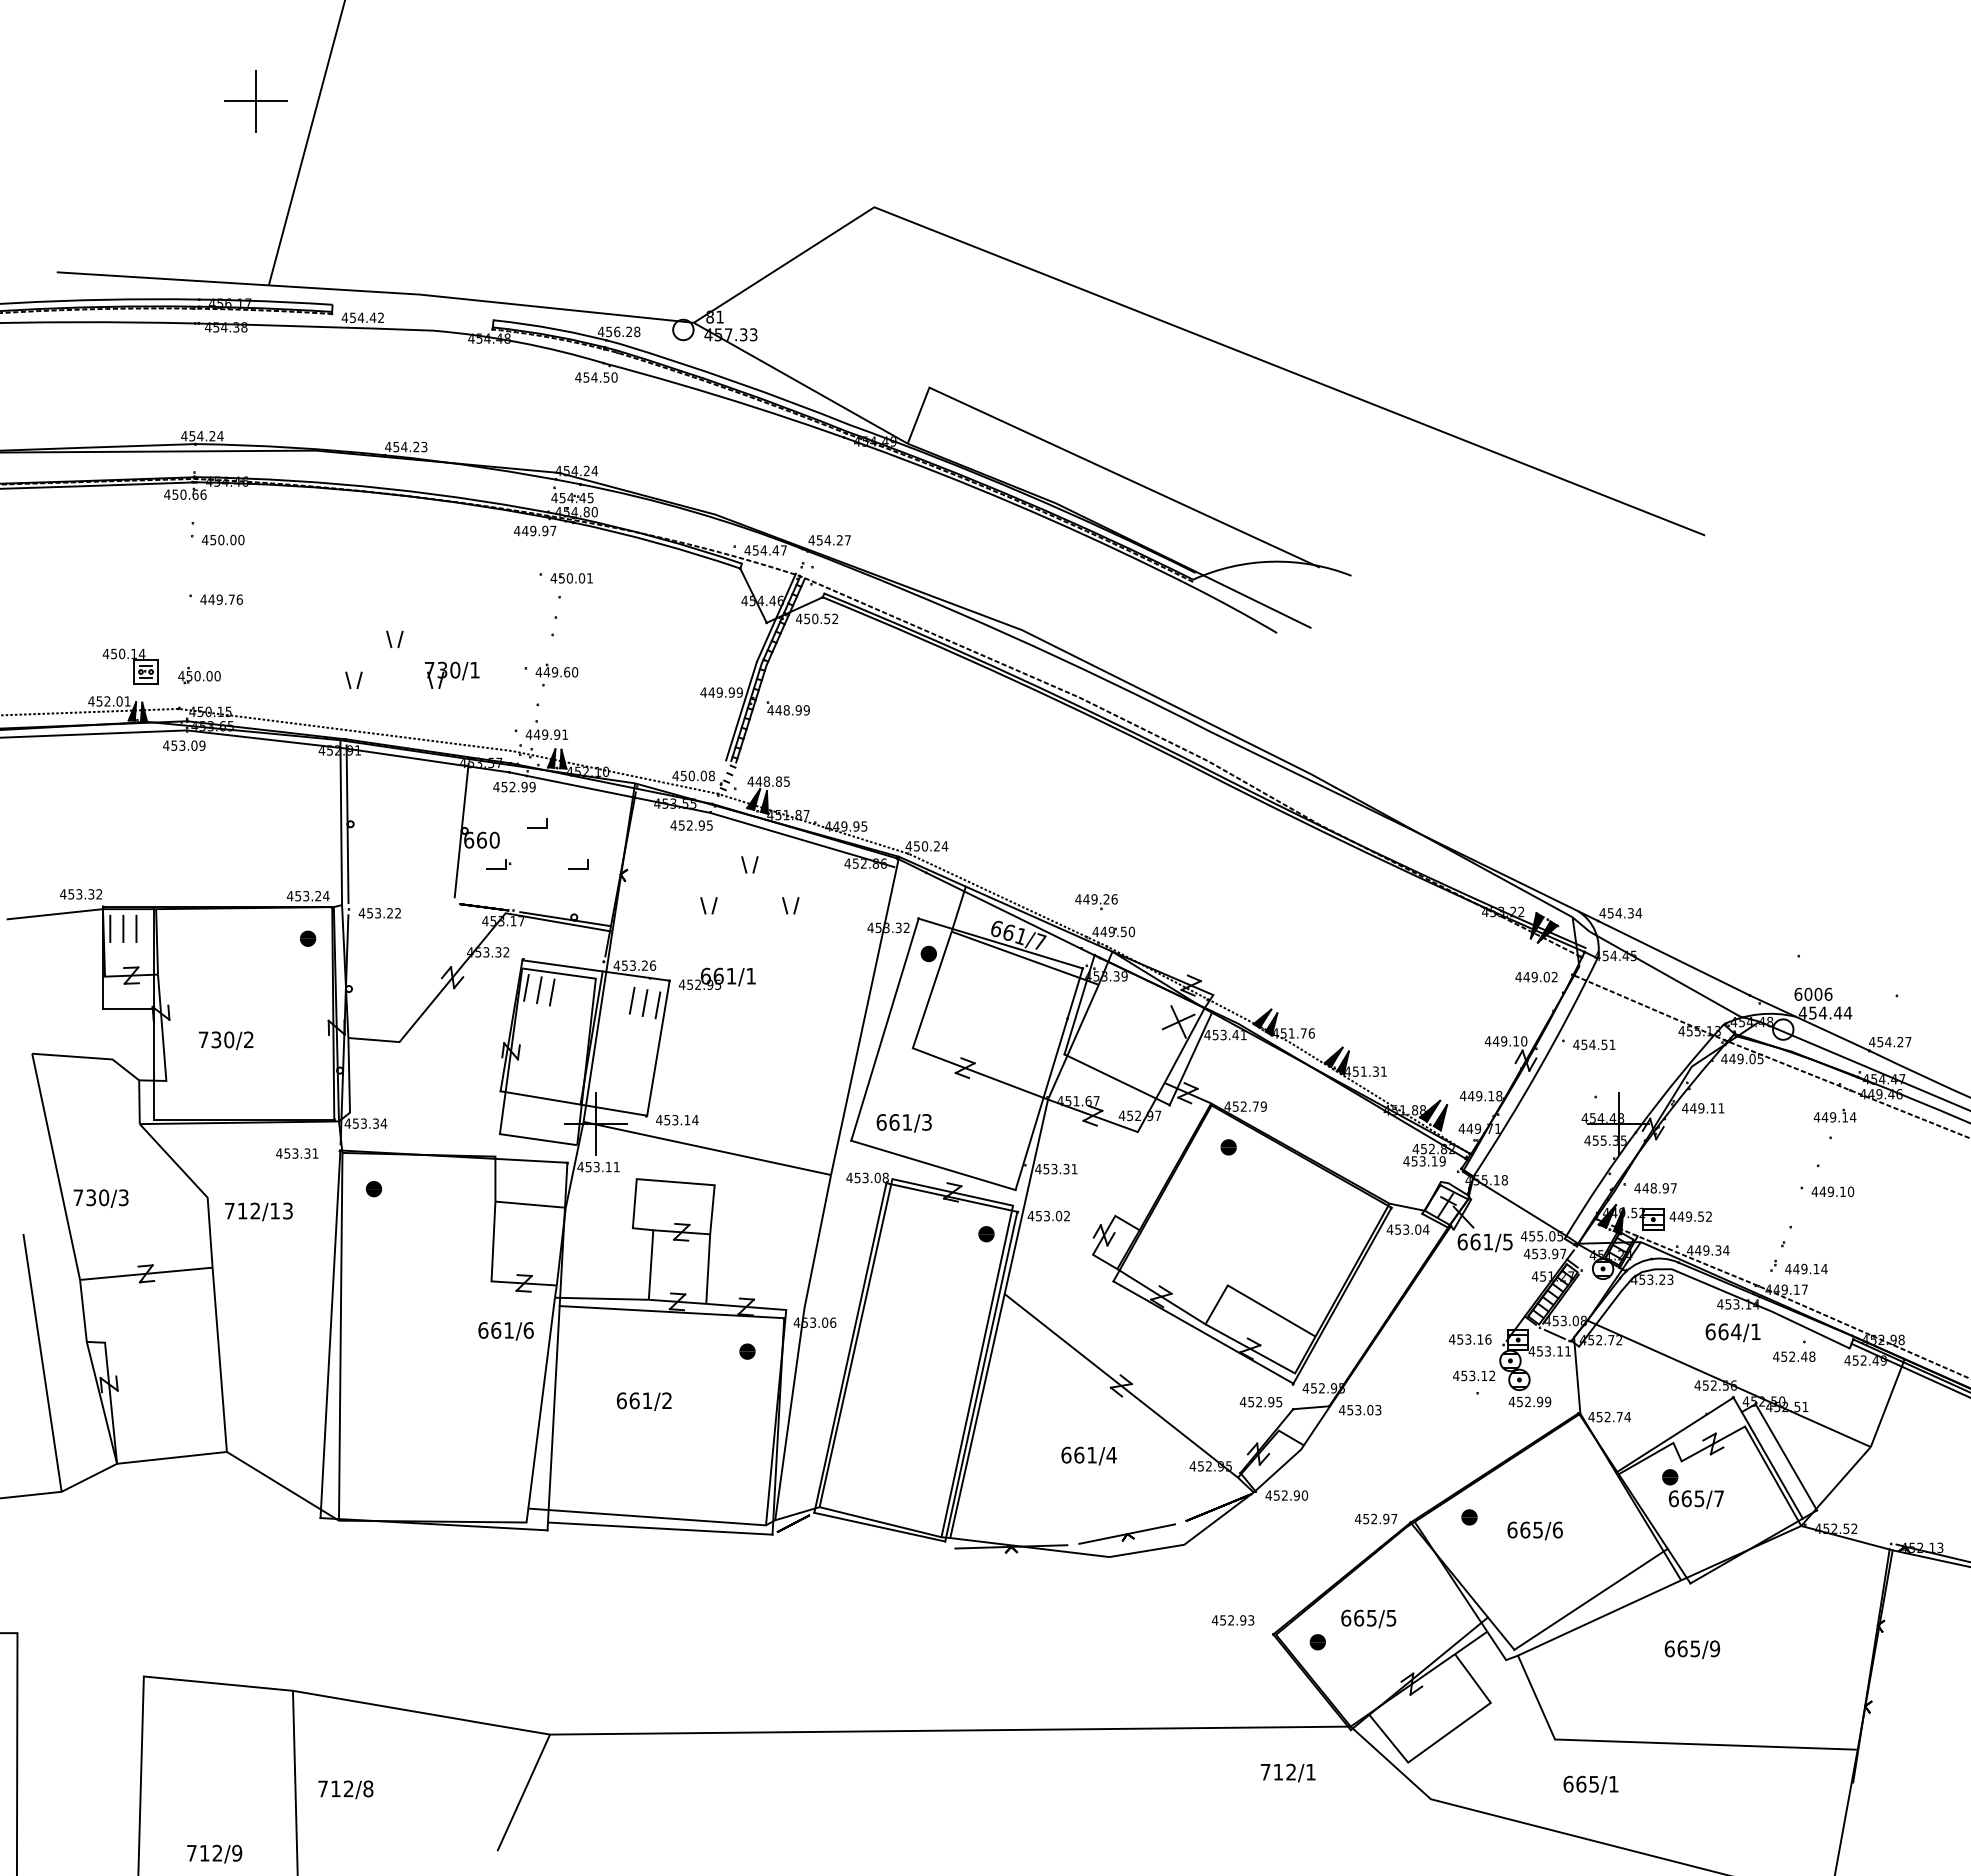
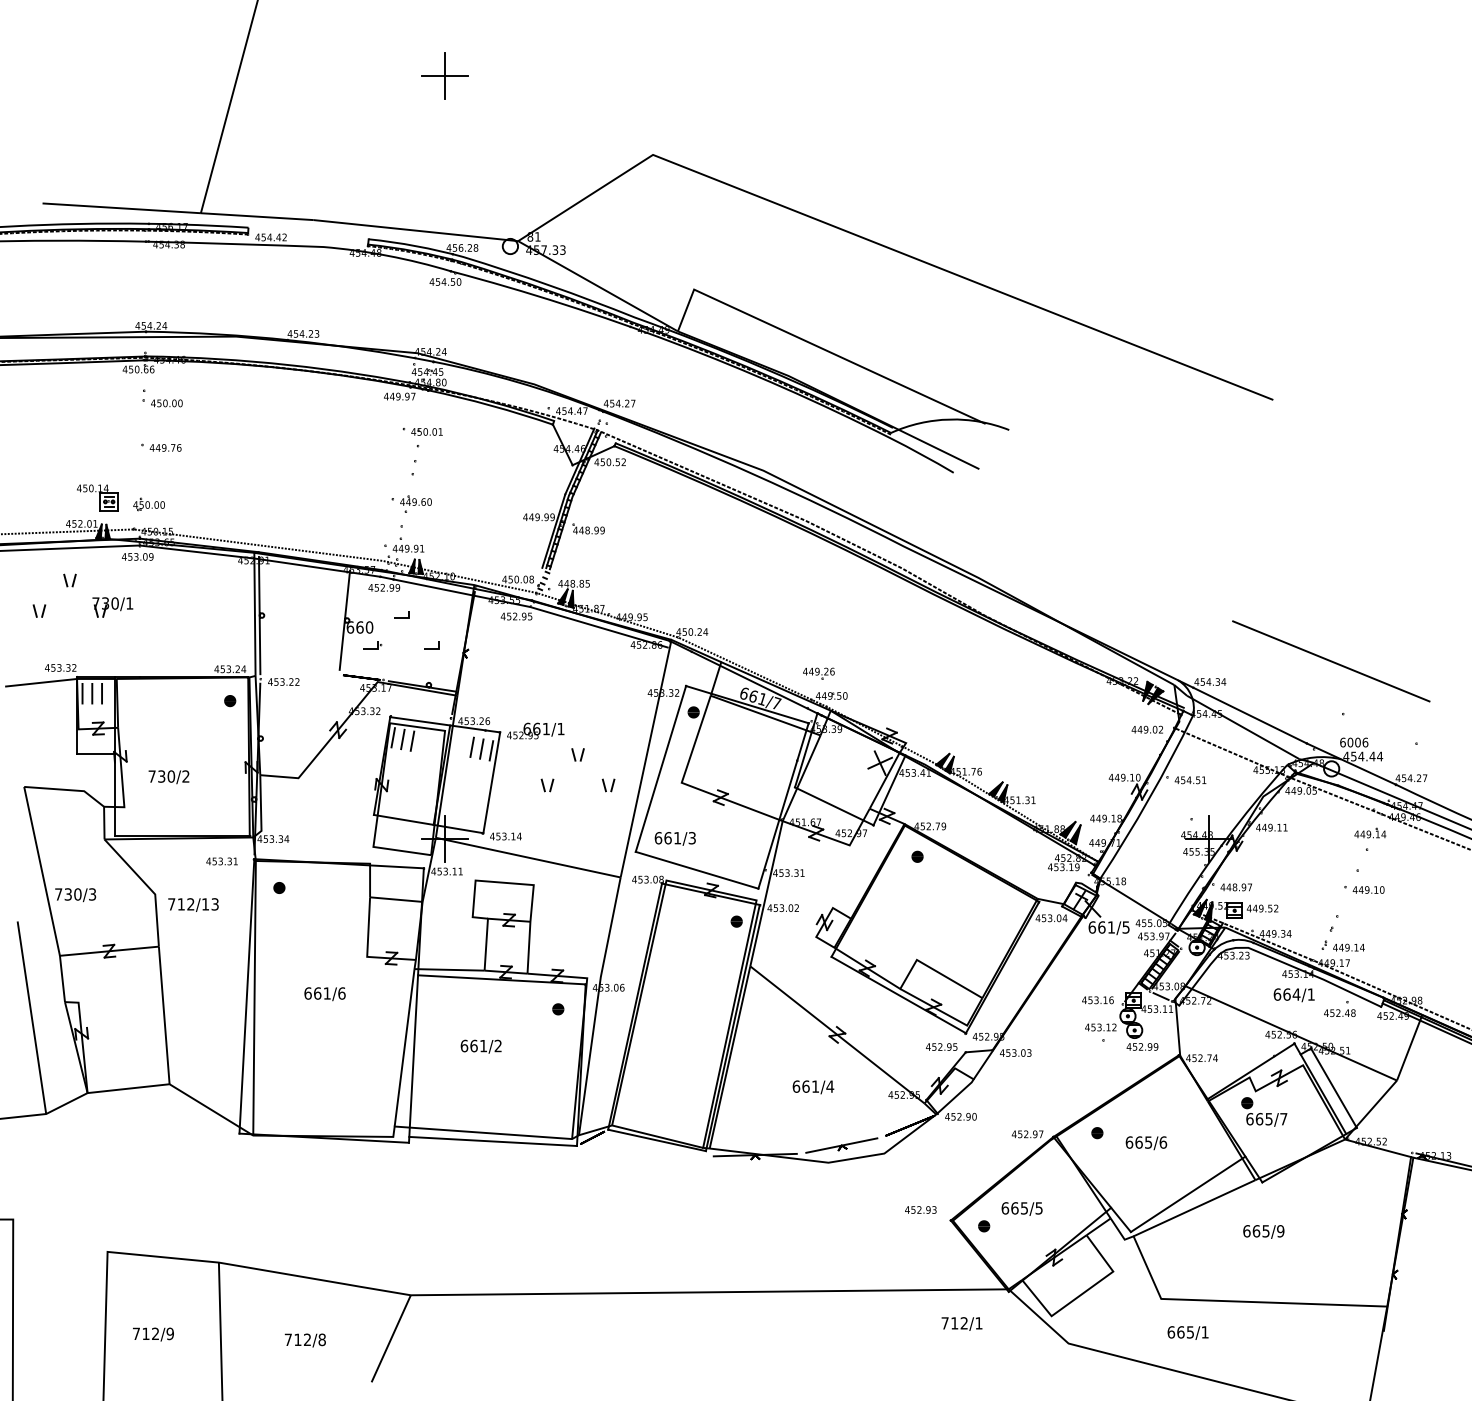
part: (254, 100) -> (444, 75), moved
part: (425, 662) -> (92, 597), moved
part: (747, 873) -> (576, 761), moved
line: (1783, 885) -> (1331, 661), added
text: (505, 1331) -> (324, 994), moved
text: (344, 1789) -> (304, 1340), moved
text: (214, 1854) -> (153, 1334), moved

